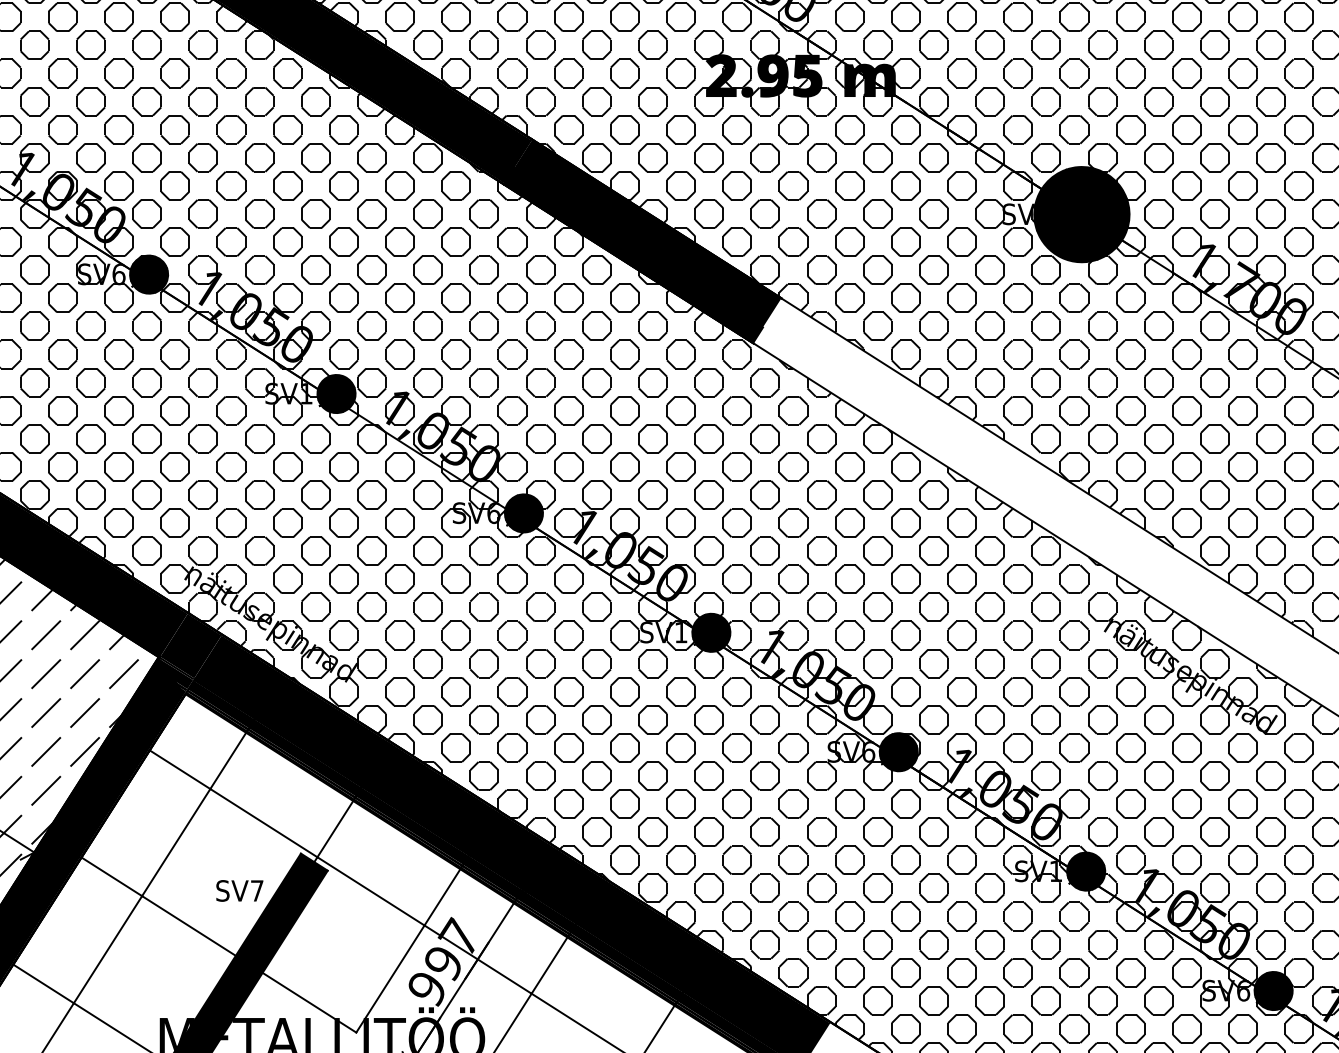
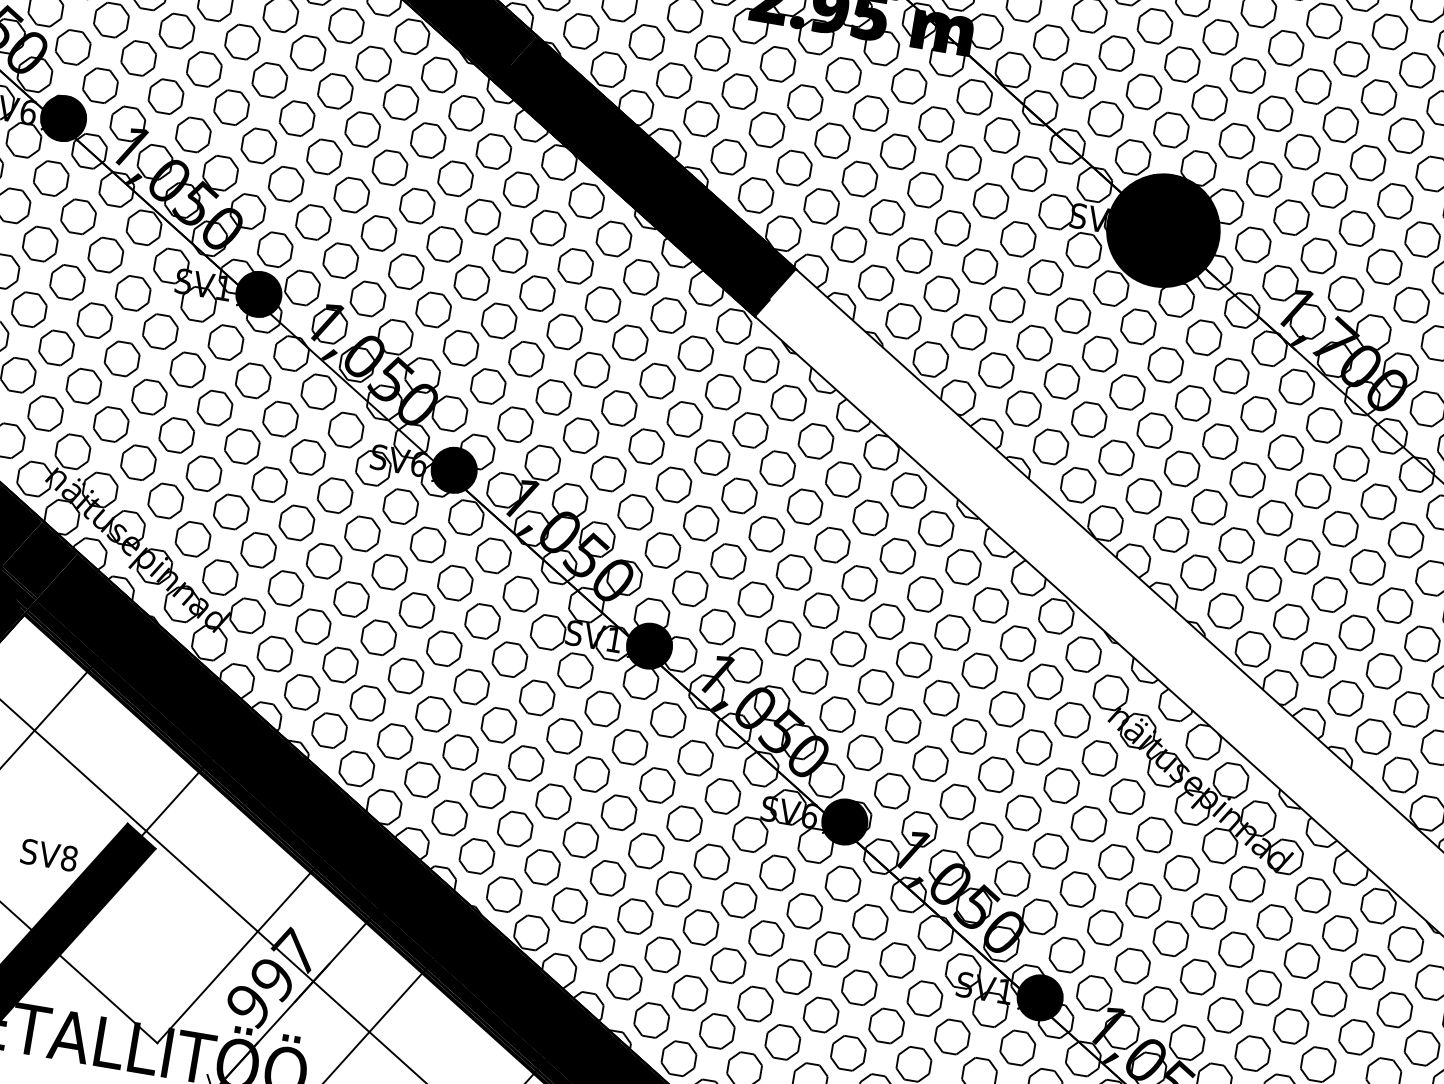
text: (256, 890) -> (68, 857), SV7 -> SV8

